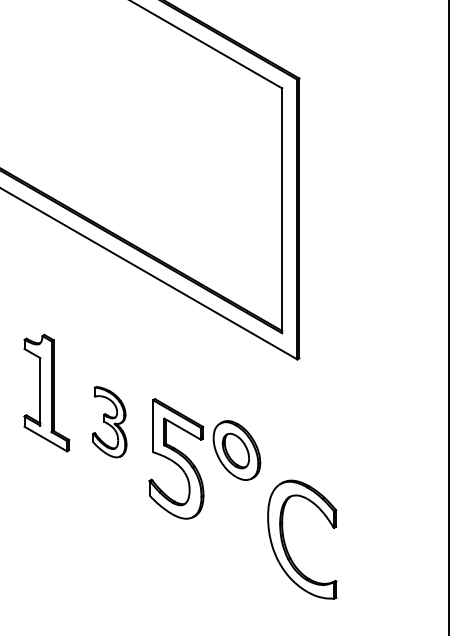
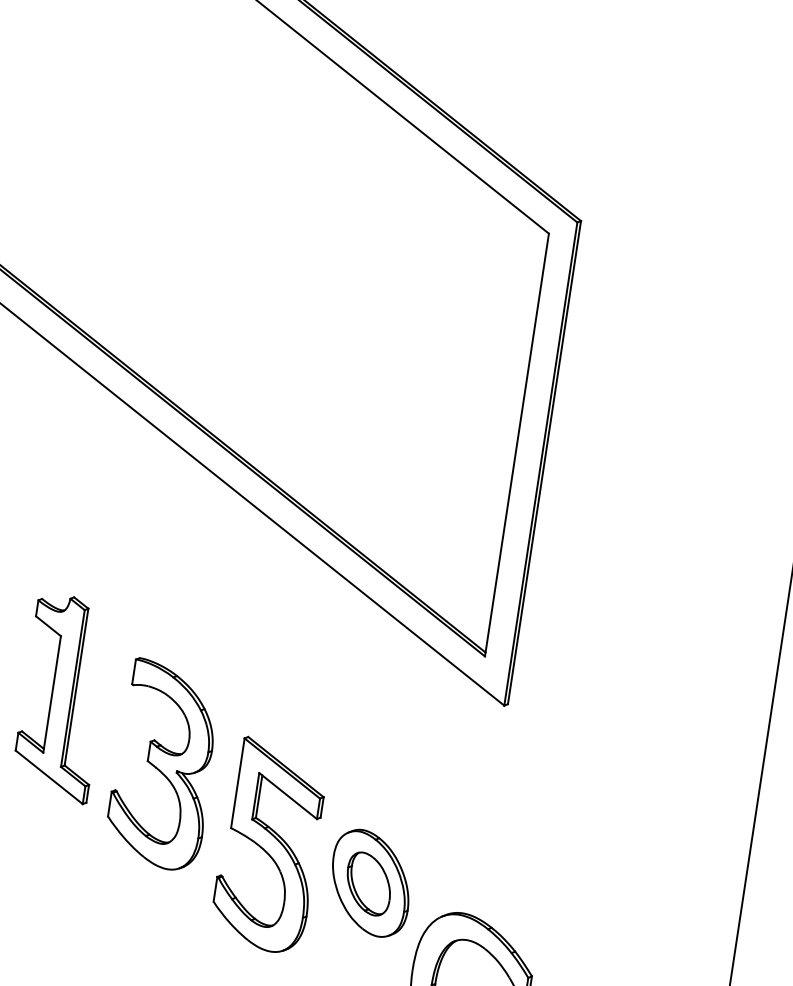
part: (109, 421) -> (163, 763), size x1.67
part: (236, 450) -> (369, 883), moved

